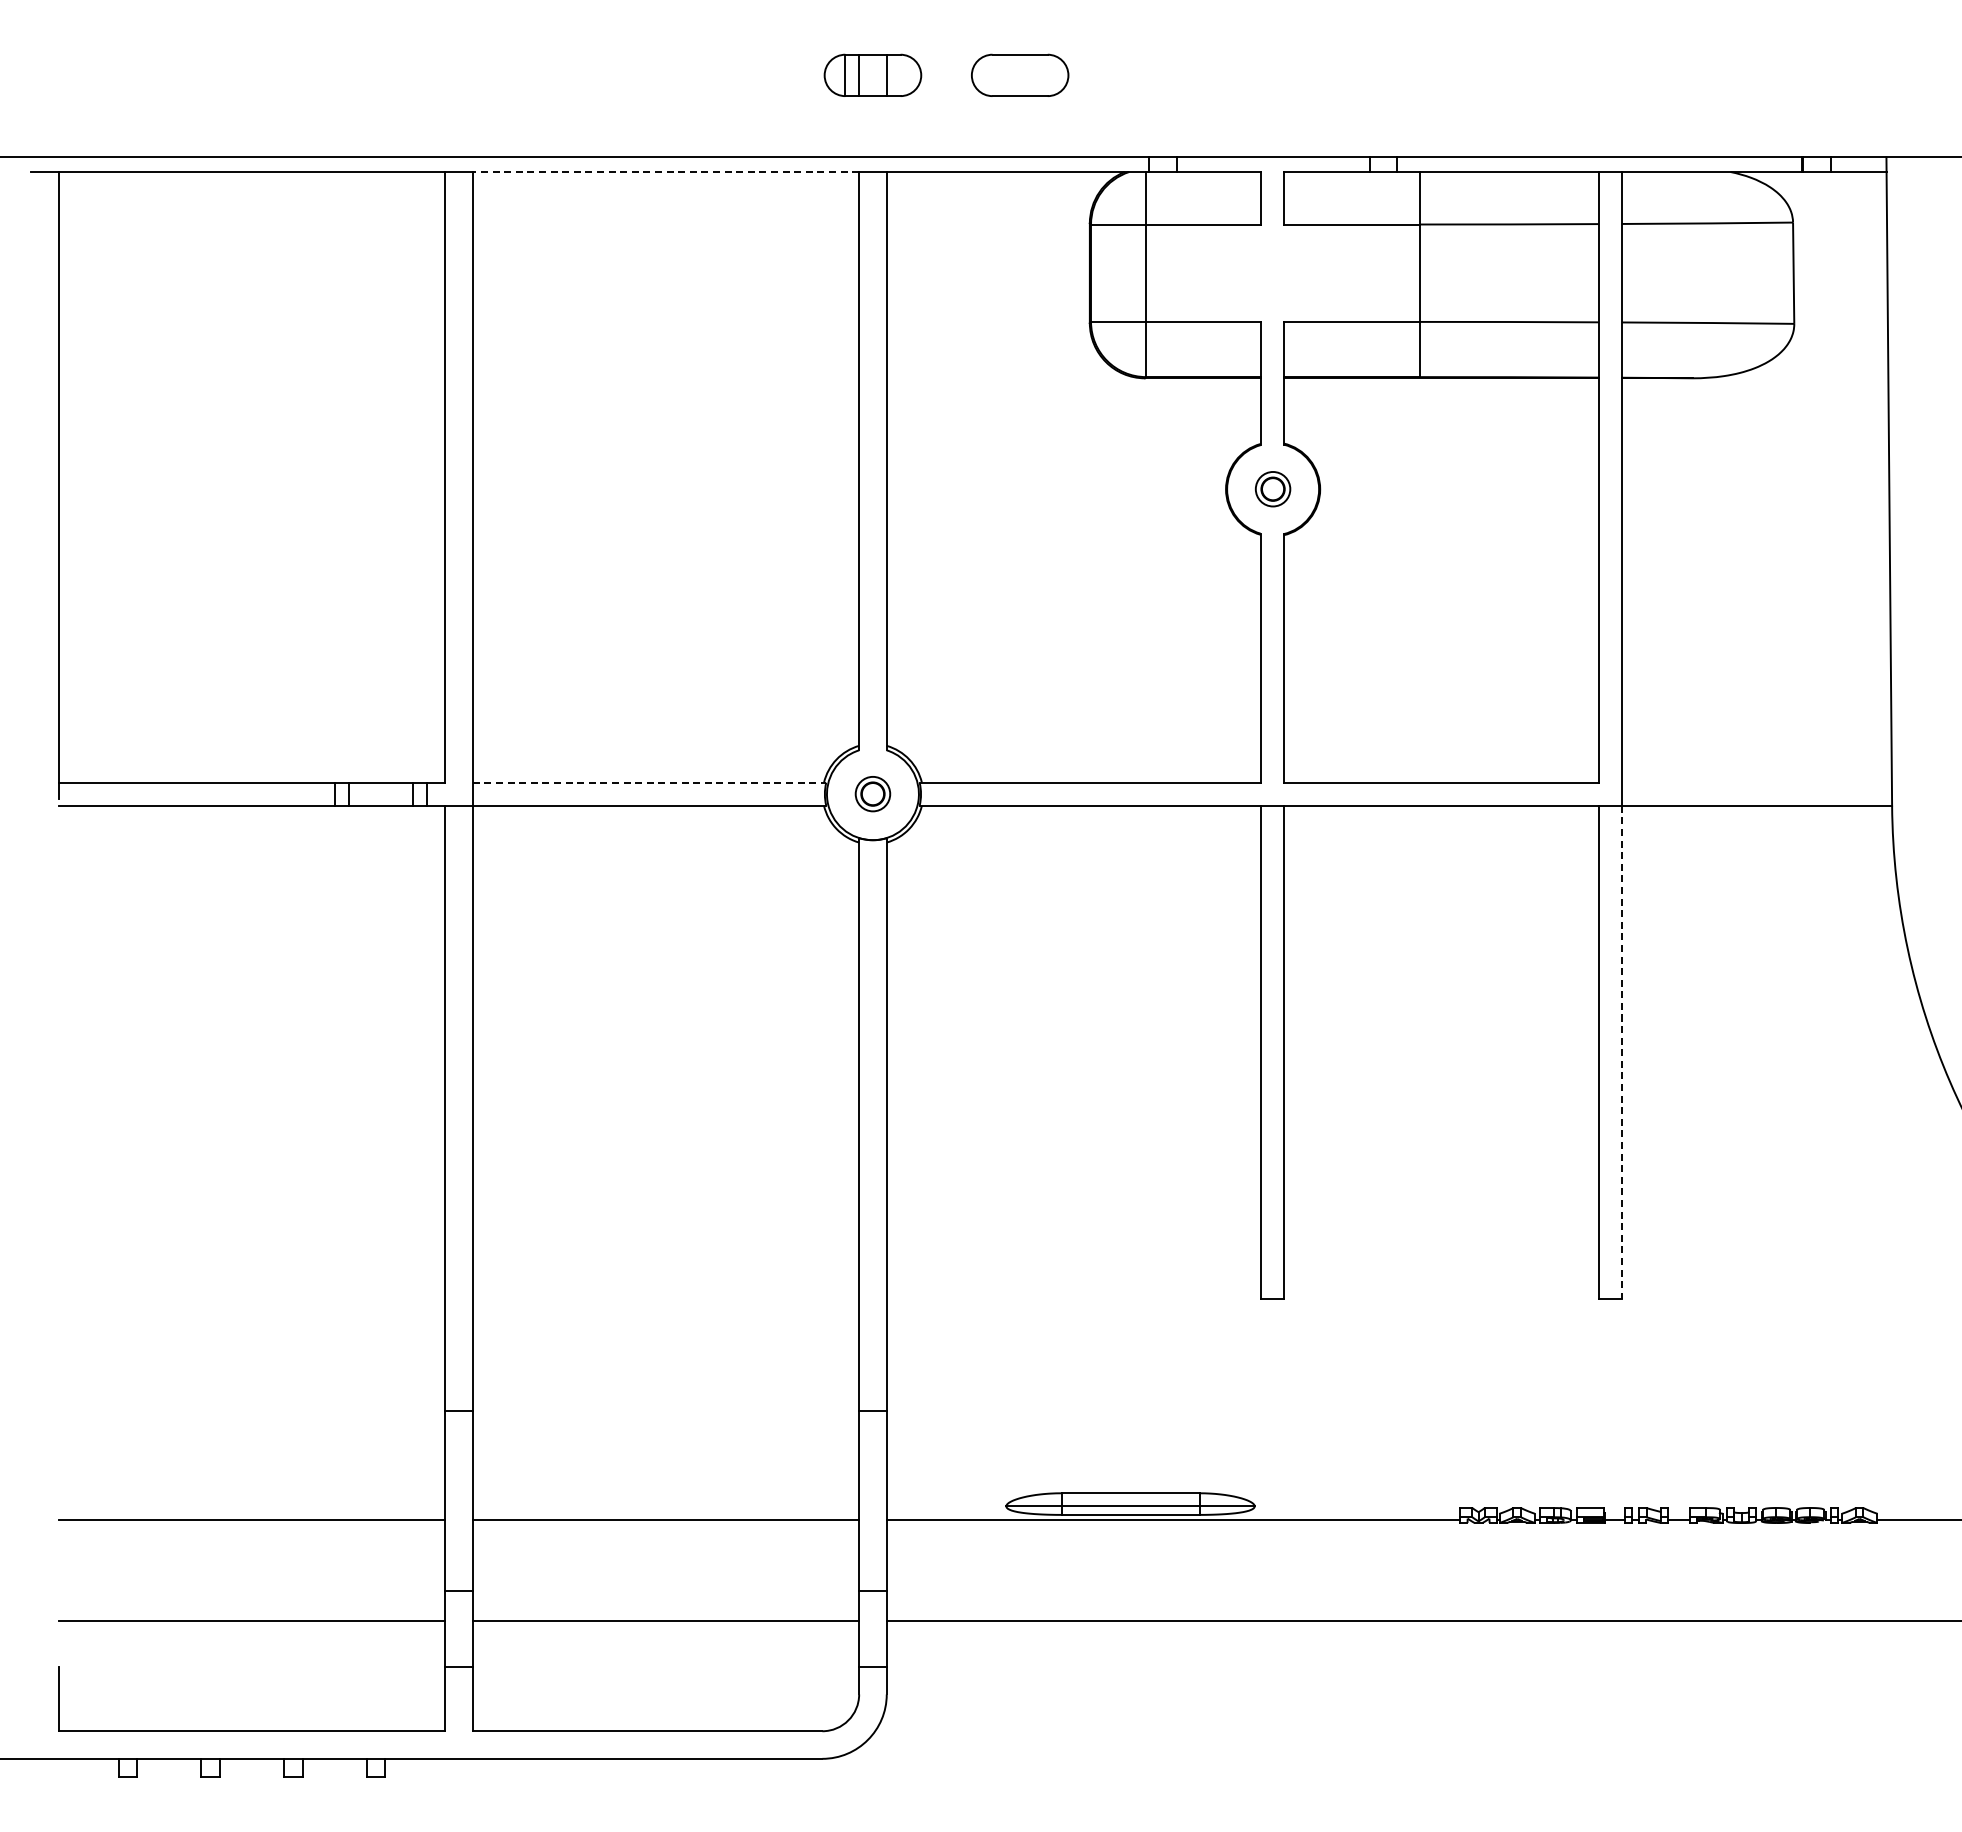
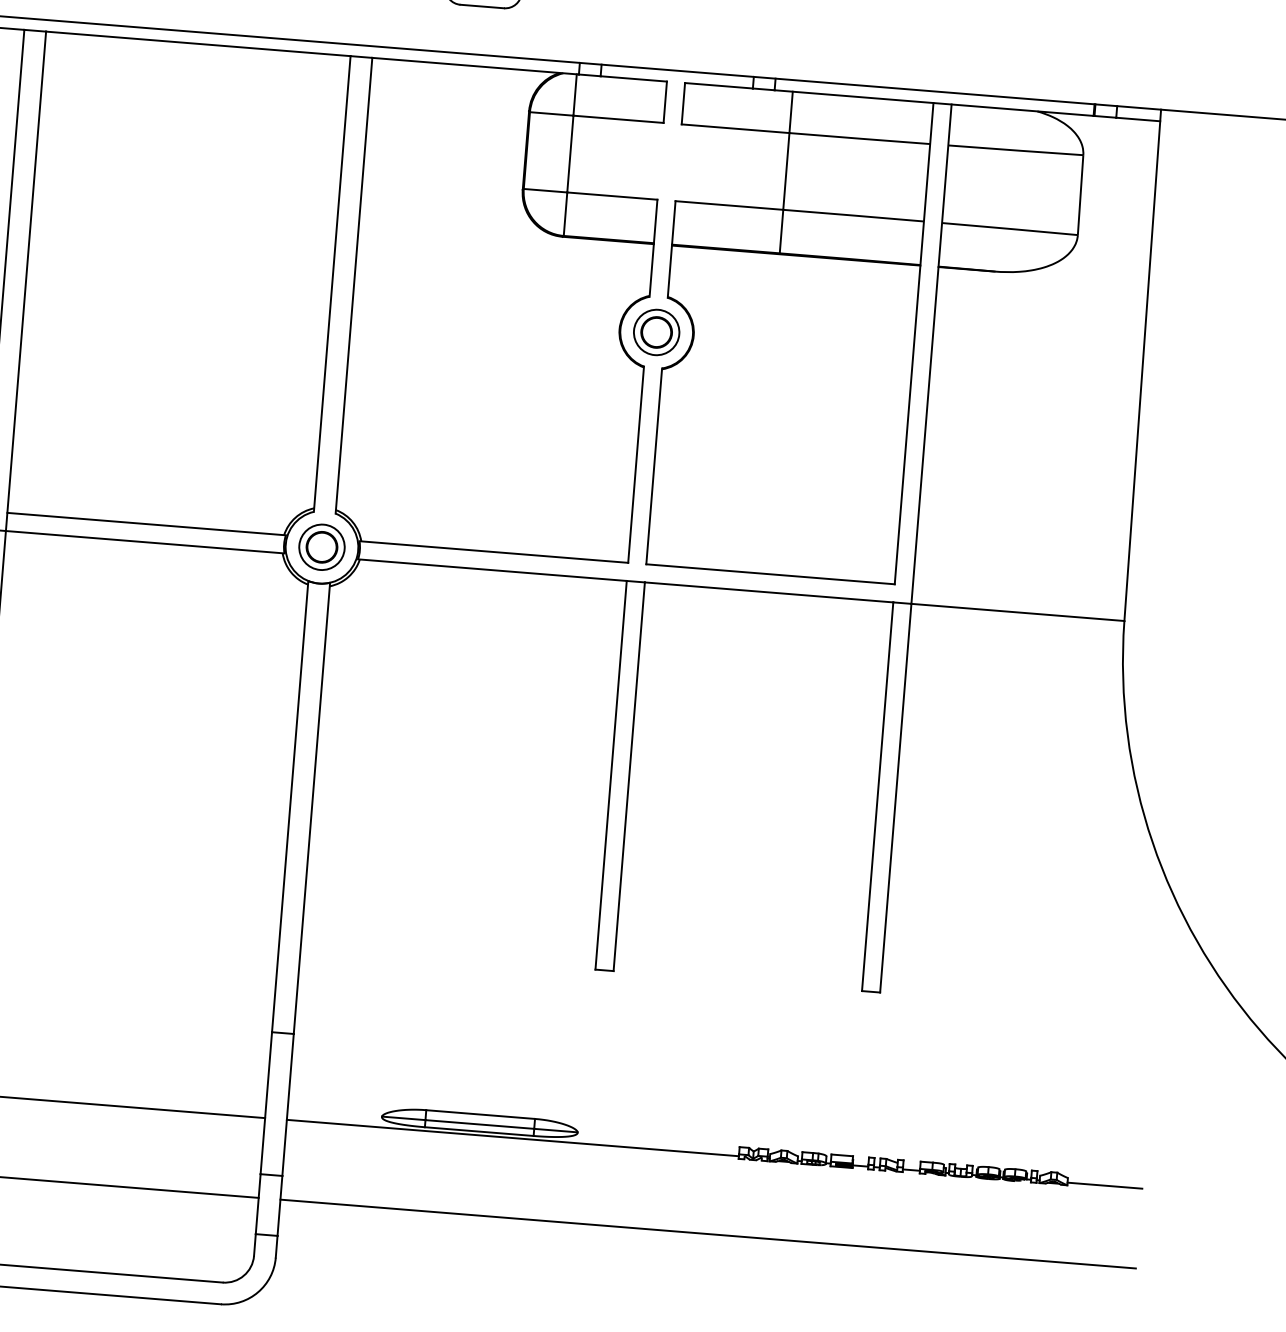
line: (665, 172) -> (197, 44), dashed -> solid
part: (1272, 488) -> (656, 331), size x1.67
line: (649, 782) -> (146, 523), dashed -> solid
part: (872, 793) -> (321, 546), size x1.67
line: (1621, 1052) -> (895, 798), dashed -> solid

